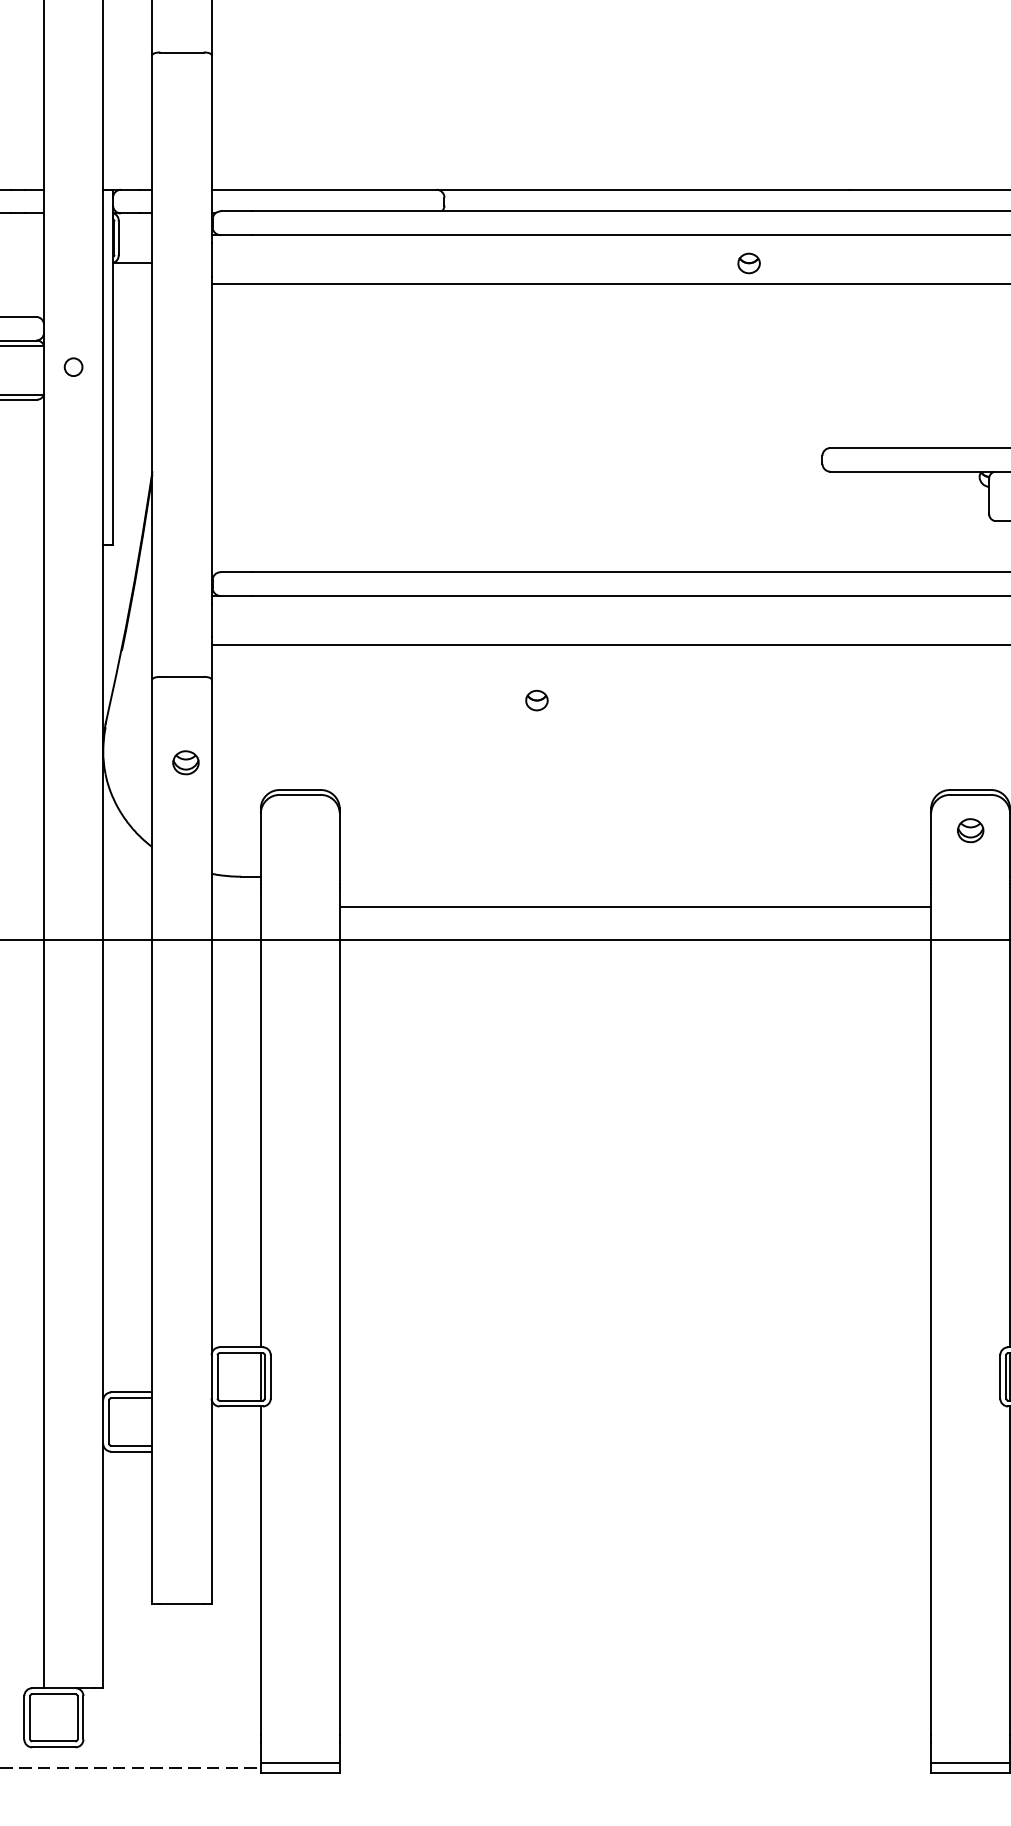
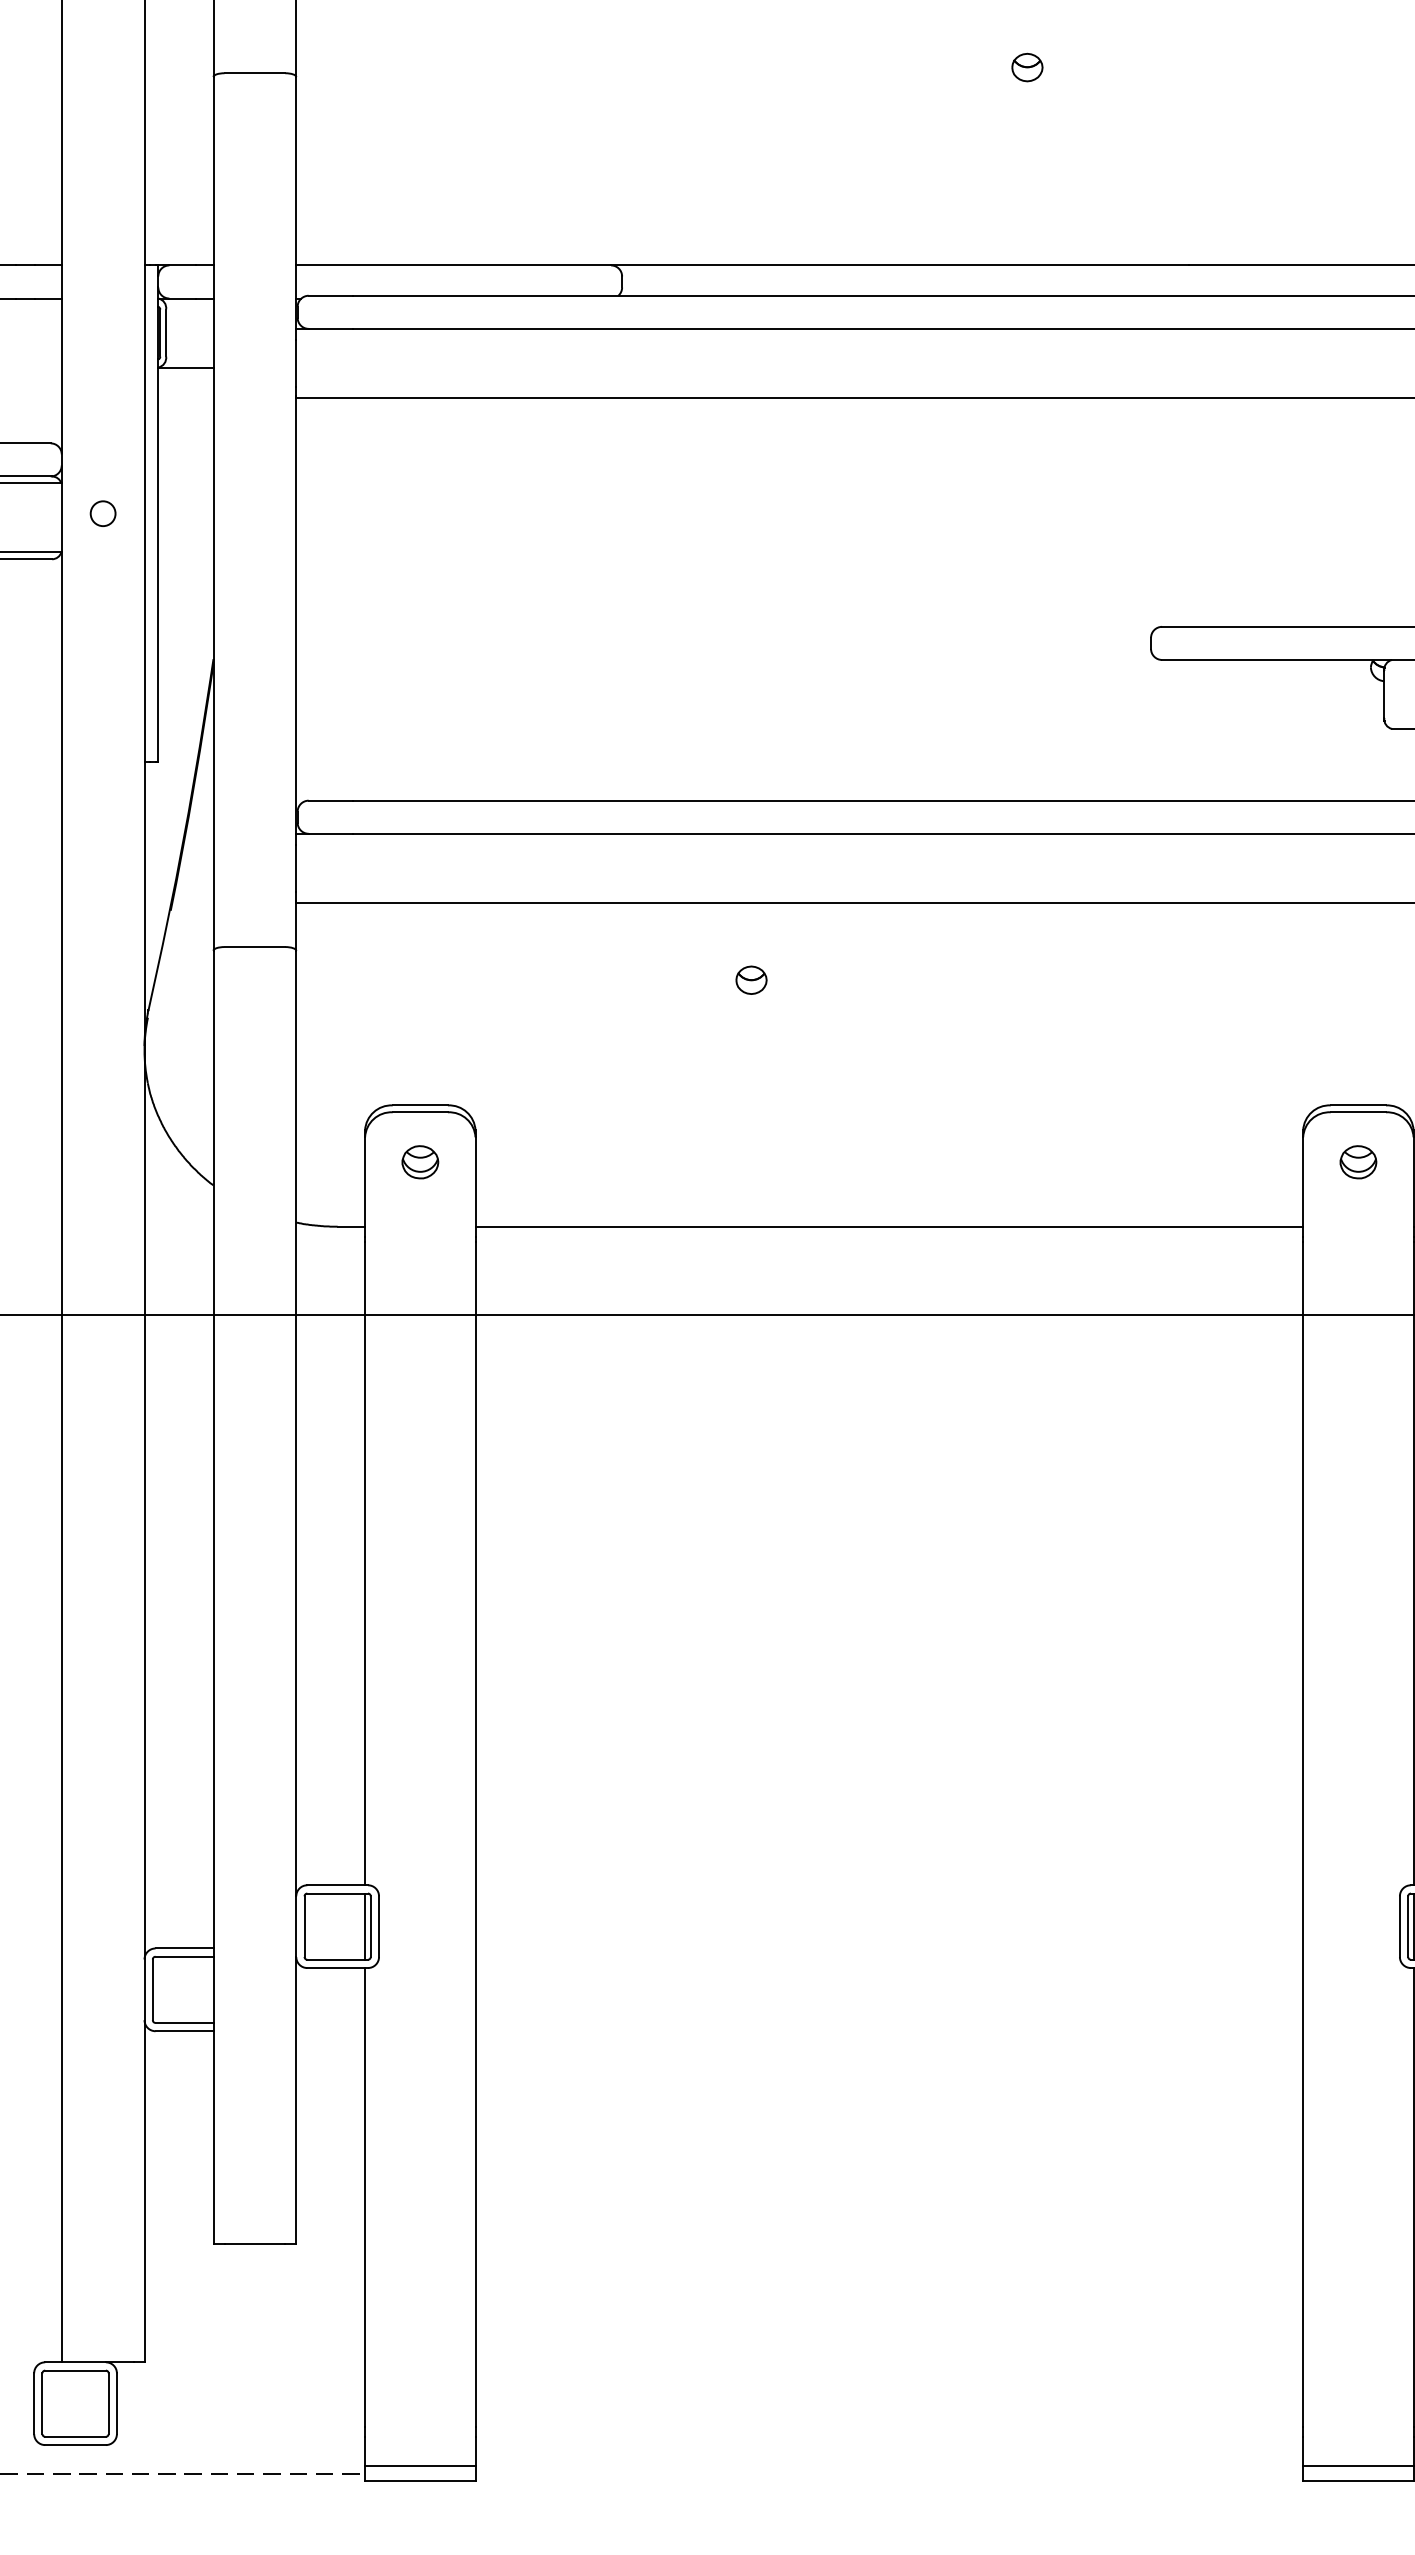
part: (749, 263) -> (1027, 67), moved
part: (186, 762) -> (420, 1162), moved
line: (635, 907) -> (889, 1226), moved

